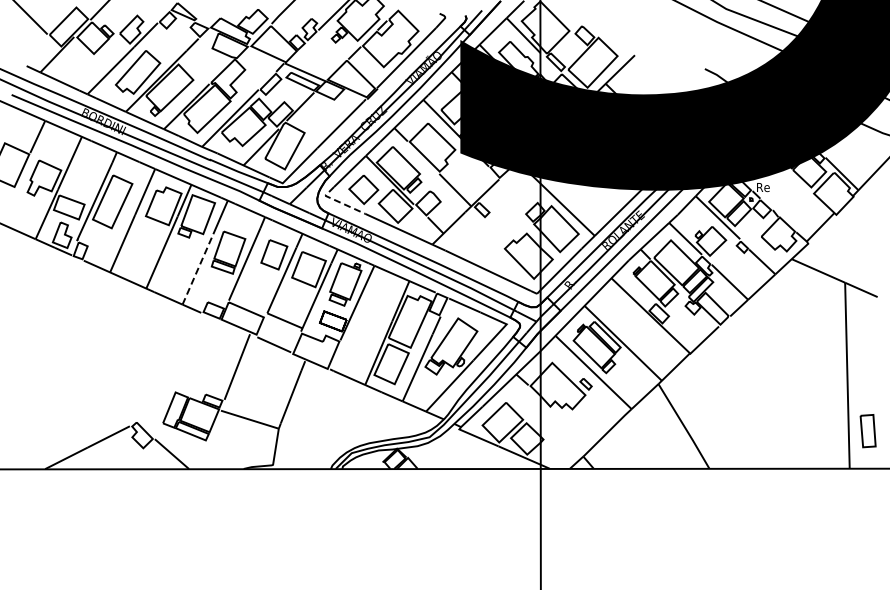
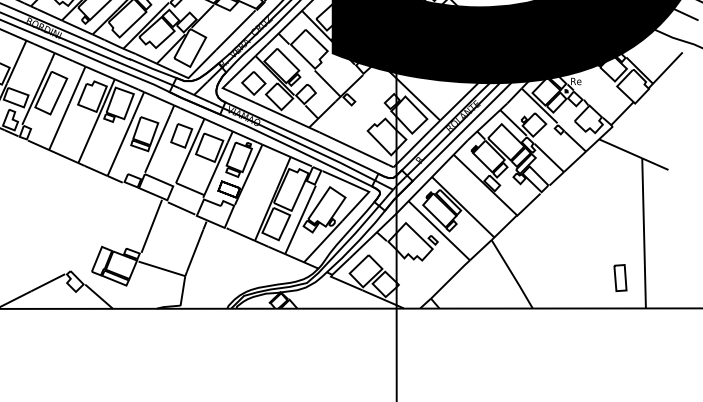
line: (338, 201) -> (233, 92), dashed -> solid
line: (198, 268) -> (120, 146), dashed -> solid
part: (867, 431) -> (619, 278), moved

